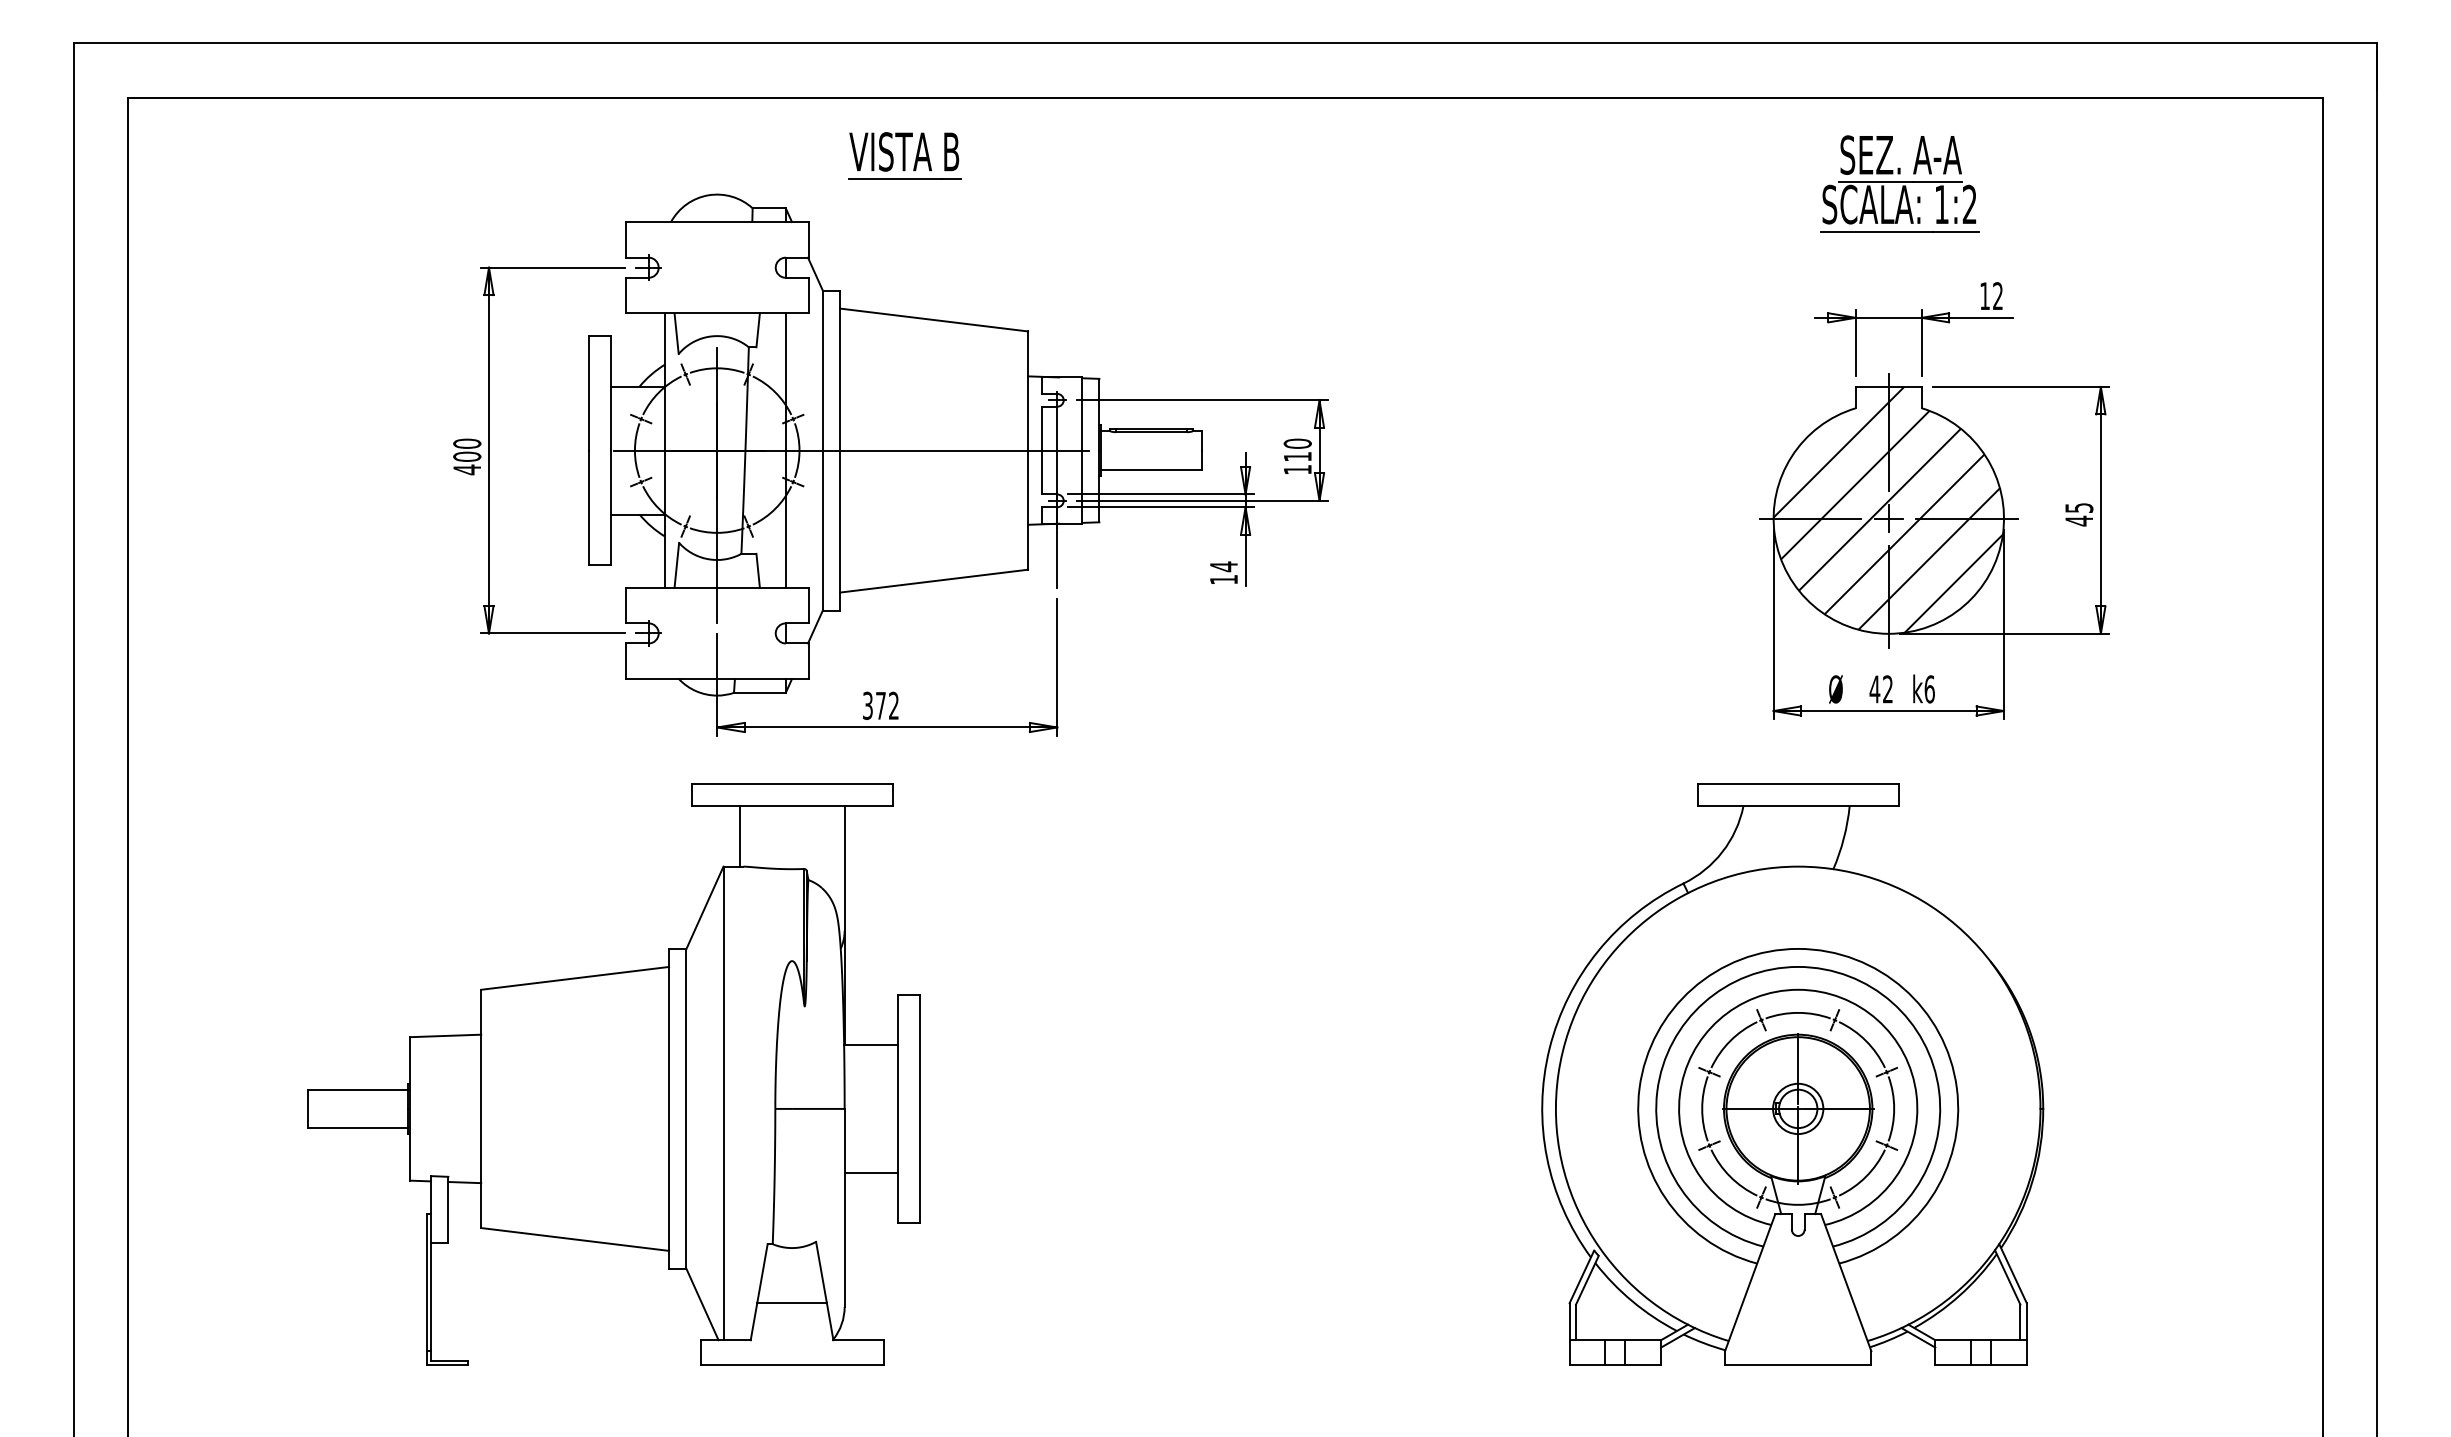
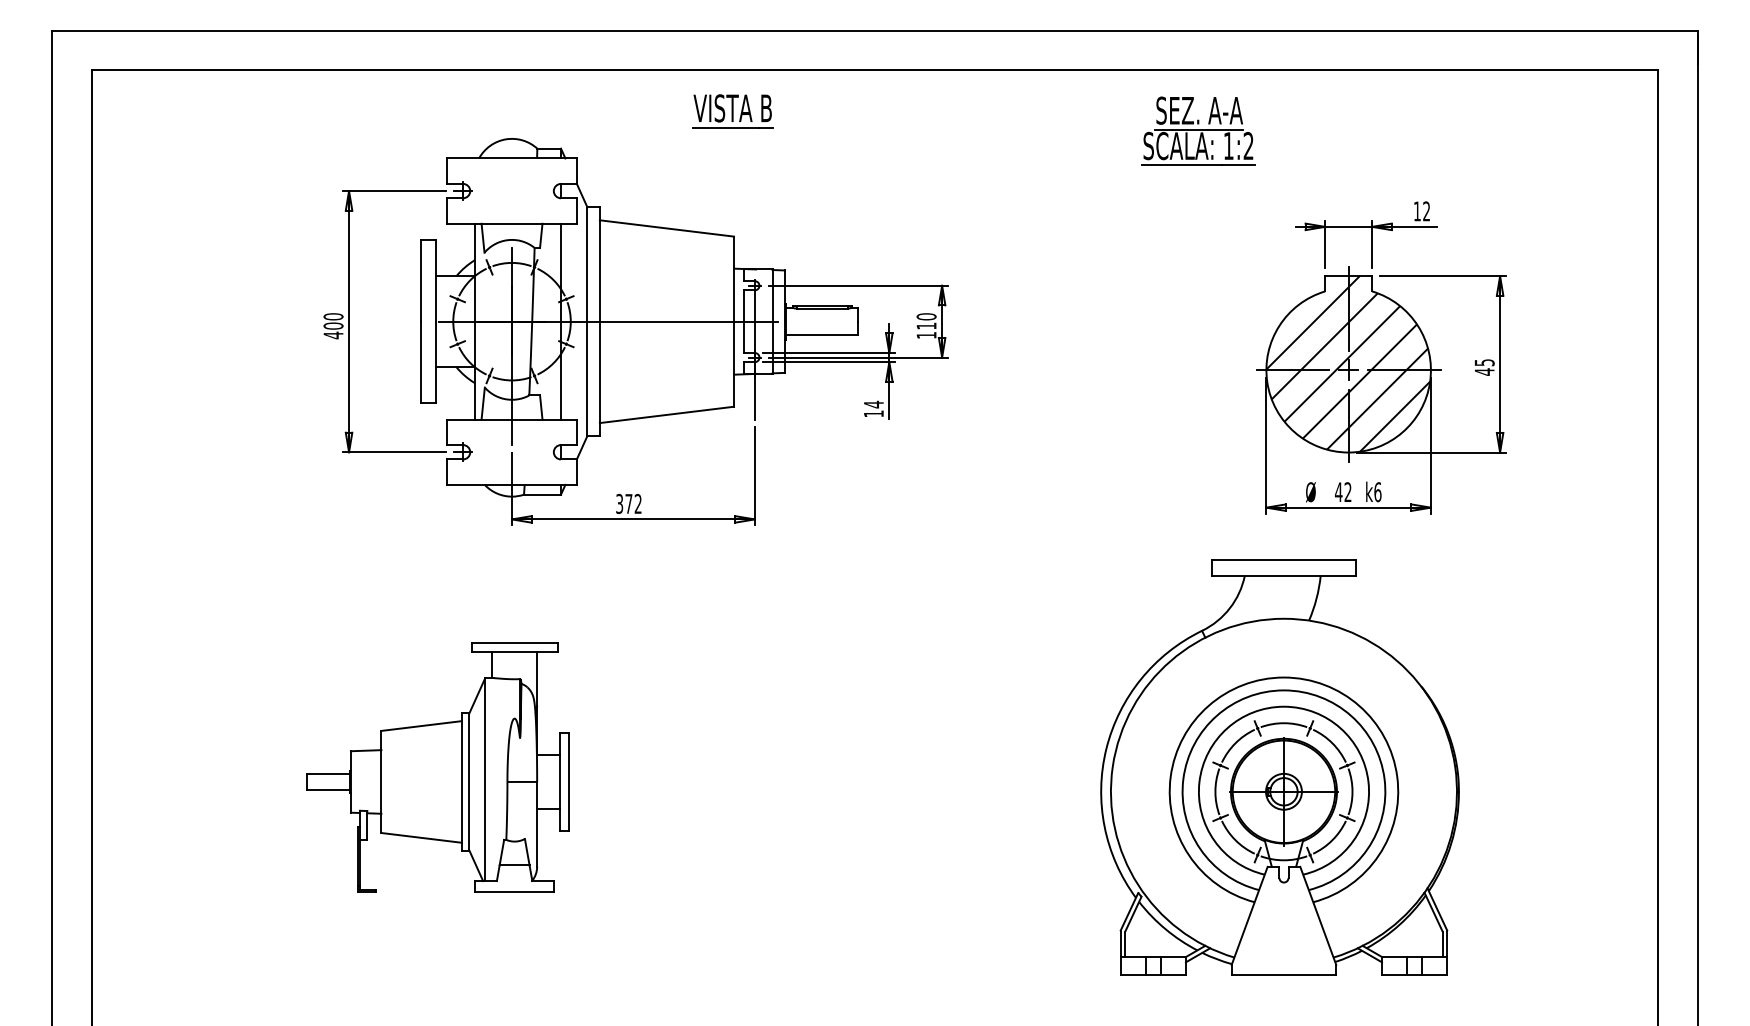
part: (904, 155) -> (732, 110), moved
part: (1899, 183) -> (1198, 130), moved
part: (613, 1074) -> (437, 767), size x0.6

